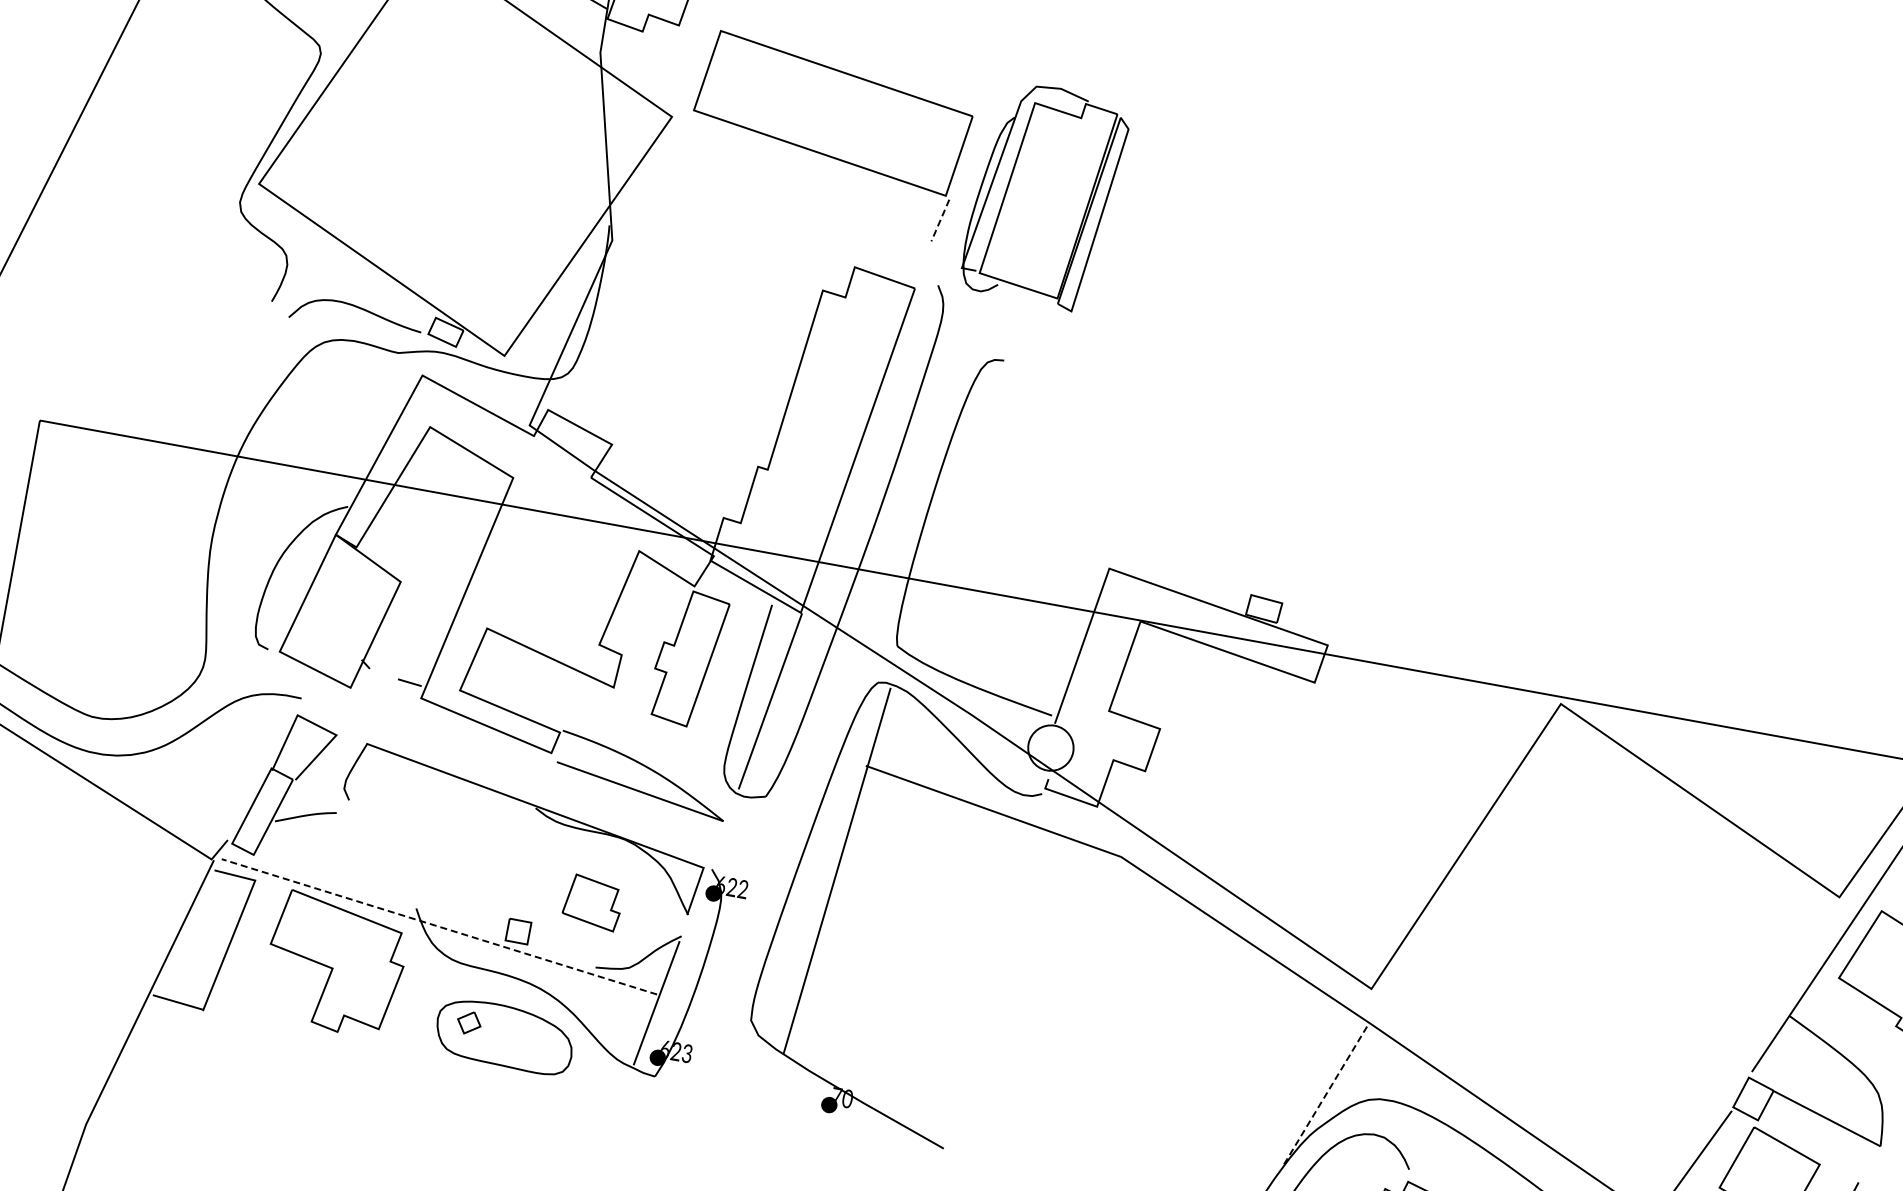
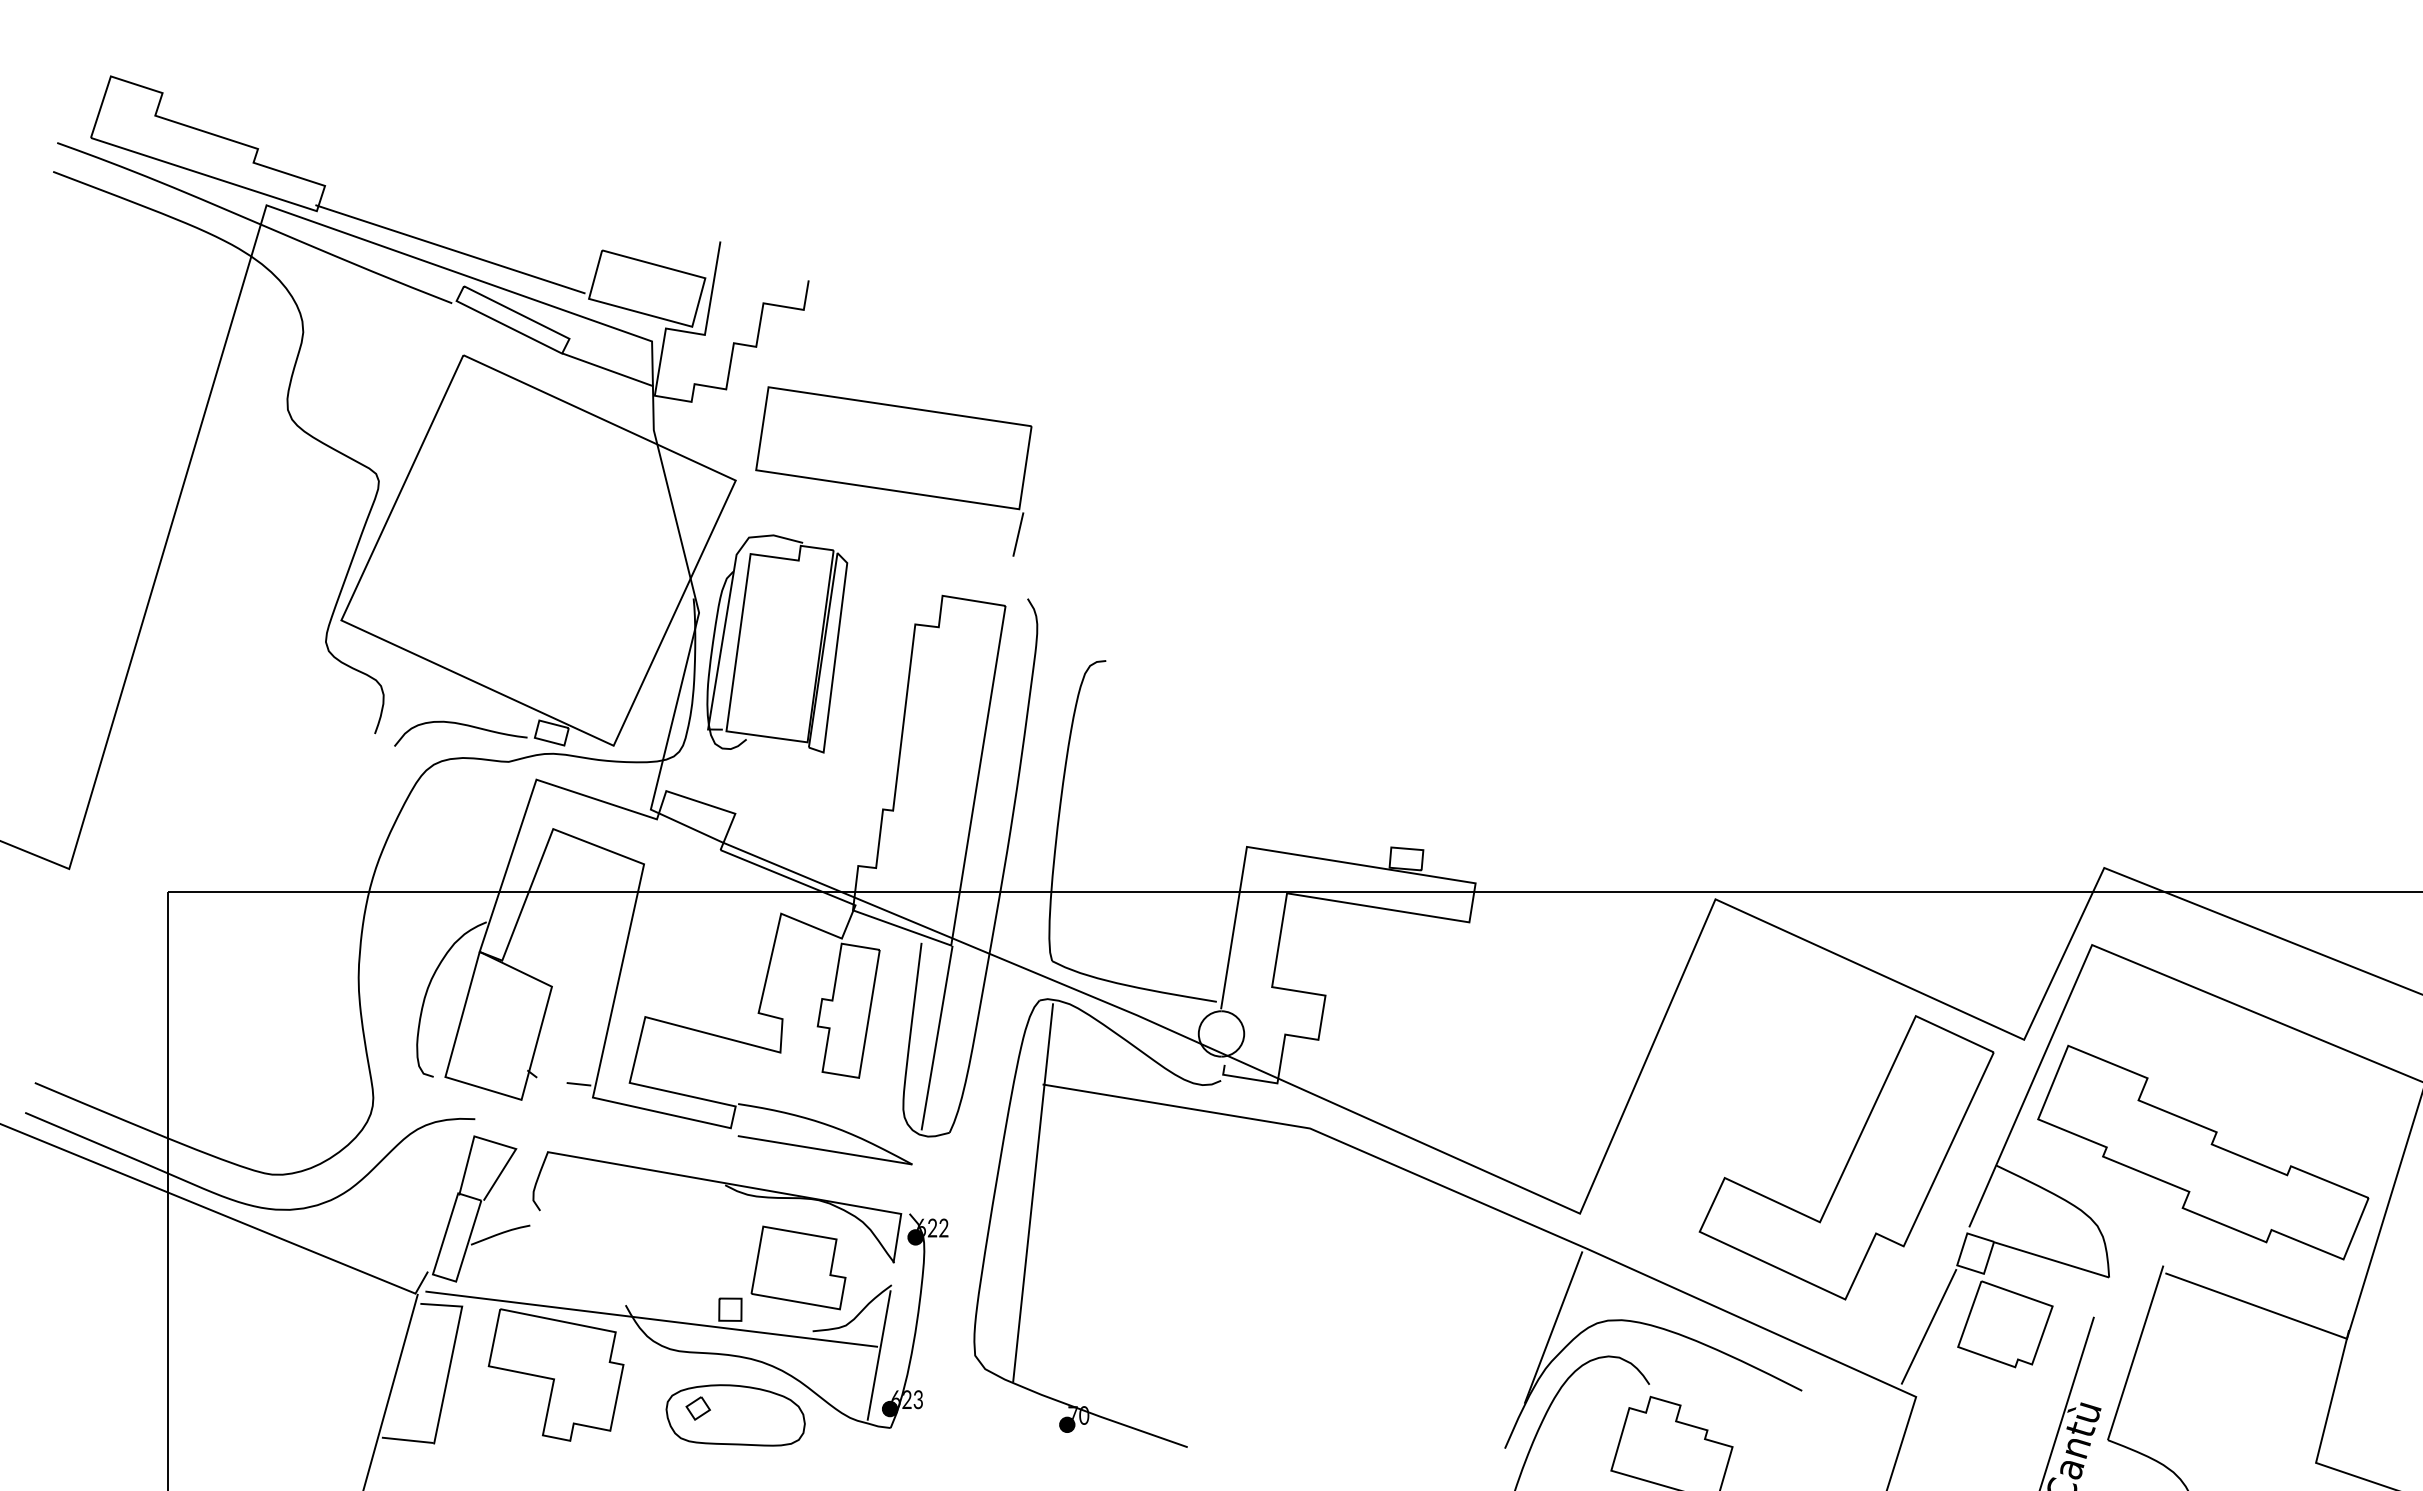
part: (1045, 195) -> (777, 643), moved
line: (940, 220) -> (1018, 534), dashed -> solid
part: (593, 902) -> (798, 1267), size x1.67
line: (439, 927) -> (651, 1319), dashed -> solid
part: (1643, 981) -> (1846, 1157), added
line: (1324, 1097) -> (1553, 1328), dashed -> solid

